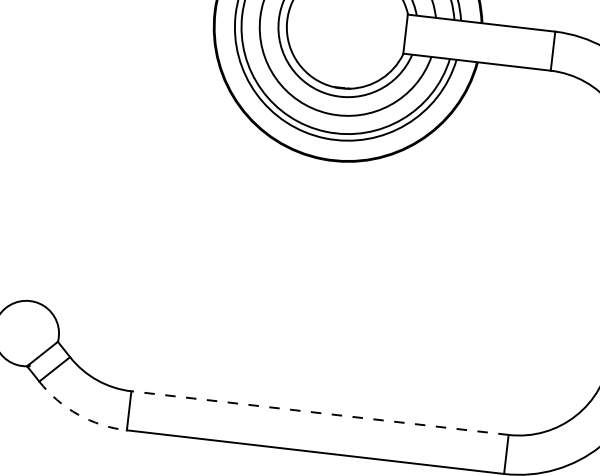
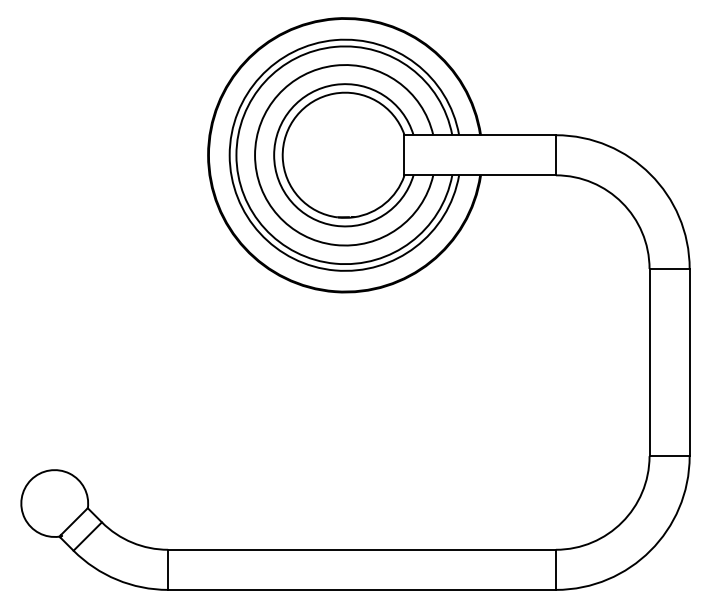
line: (320, 412) -> (362, 549), dashed -> solid
arc: (77, 414) -> (116, 579), dashed -> solid

